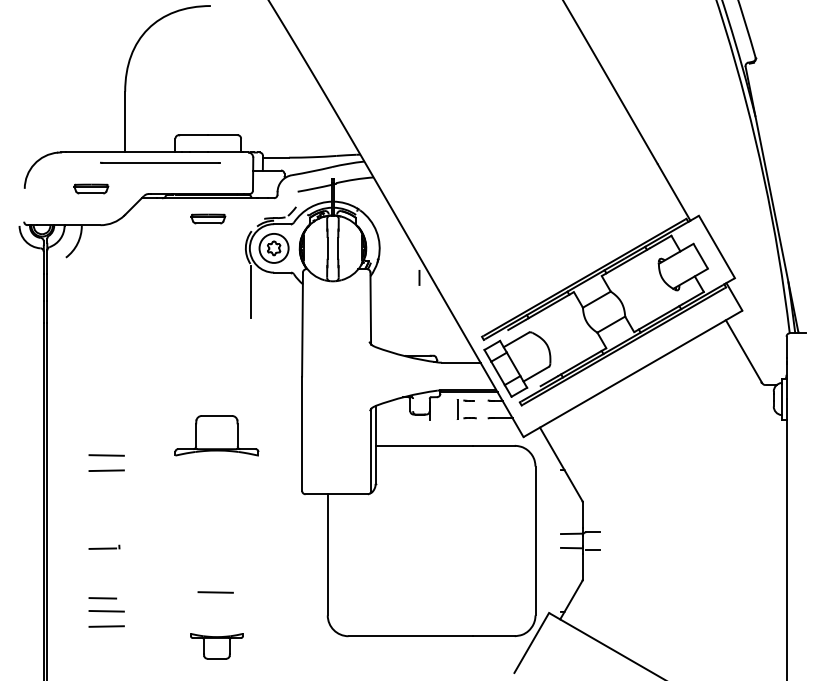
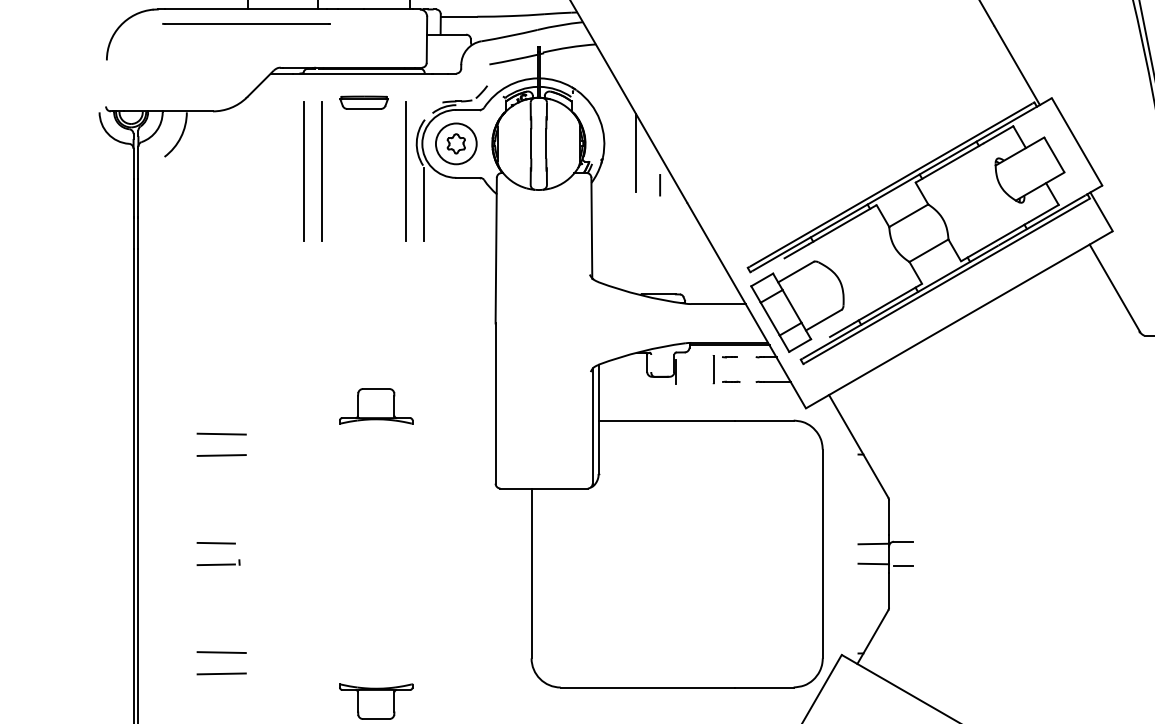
line: (160, 162) -> (246, 23), moved
part: (91, 188) -> (200, 59), removed
line: (402, 254) -> (636, 152), added
line: (165, 267) -> (304, 170), added
line: (178, 267) -> (322, 170), added
line: (238, 267) -> (406, 170), added
part: (216, 435) -> (375, 406), size x0.62
line: (215, 592) -> (374, 626), removed
line: (102, 598) -> (215, 543), moved

